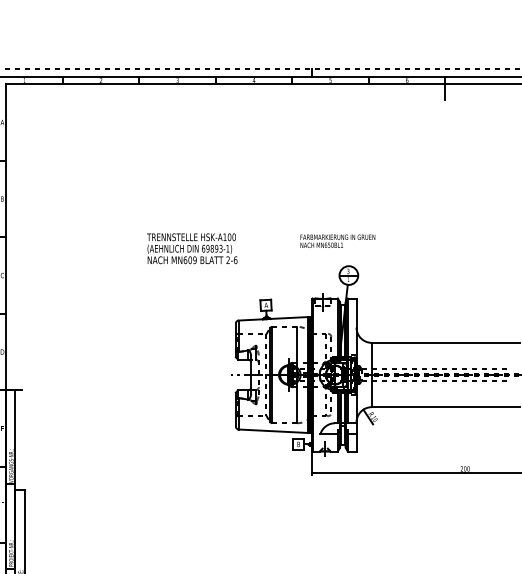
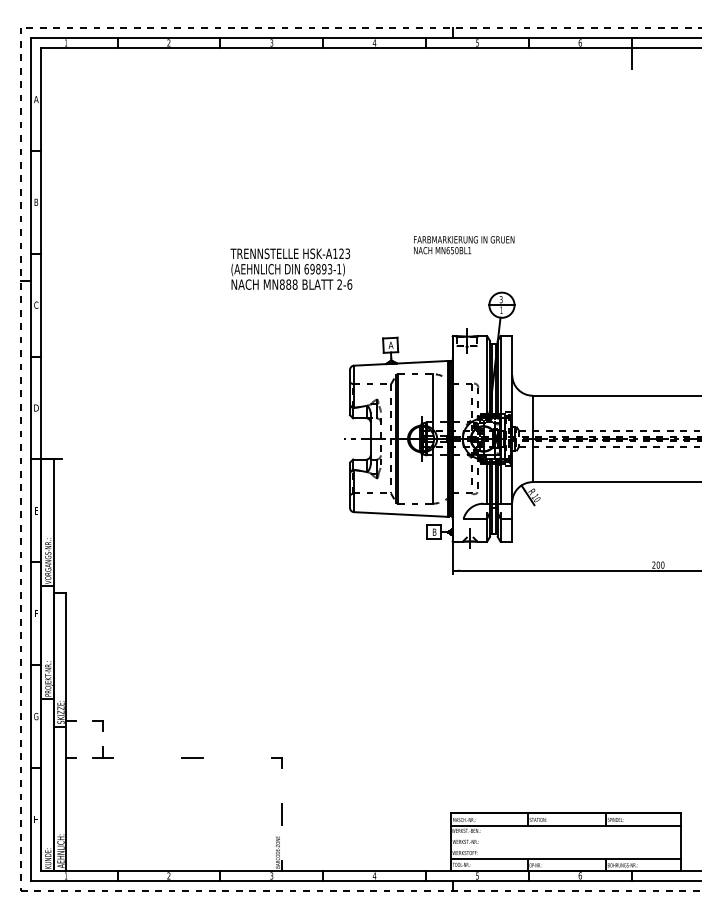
text: (231, 237) -> (344, 253), HSK-A100 -> HSK-A123
text: (338, 241) -> (464, 245), moved
text: (190, 260) -> (288, 284), MN609 -> MN888

